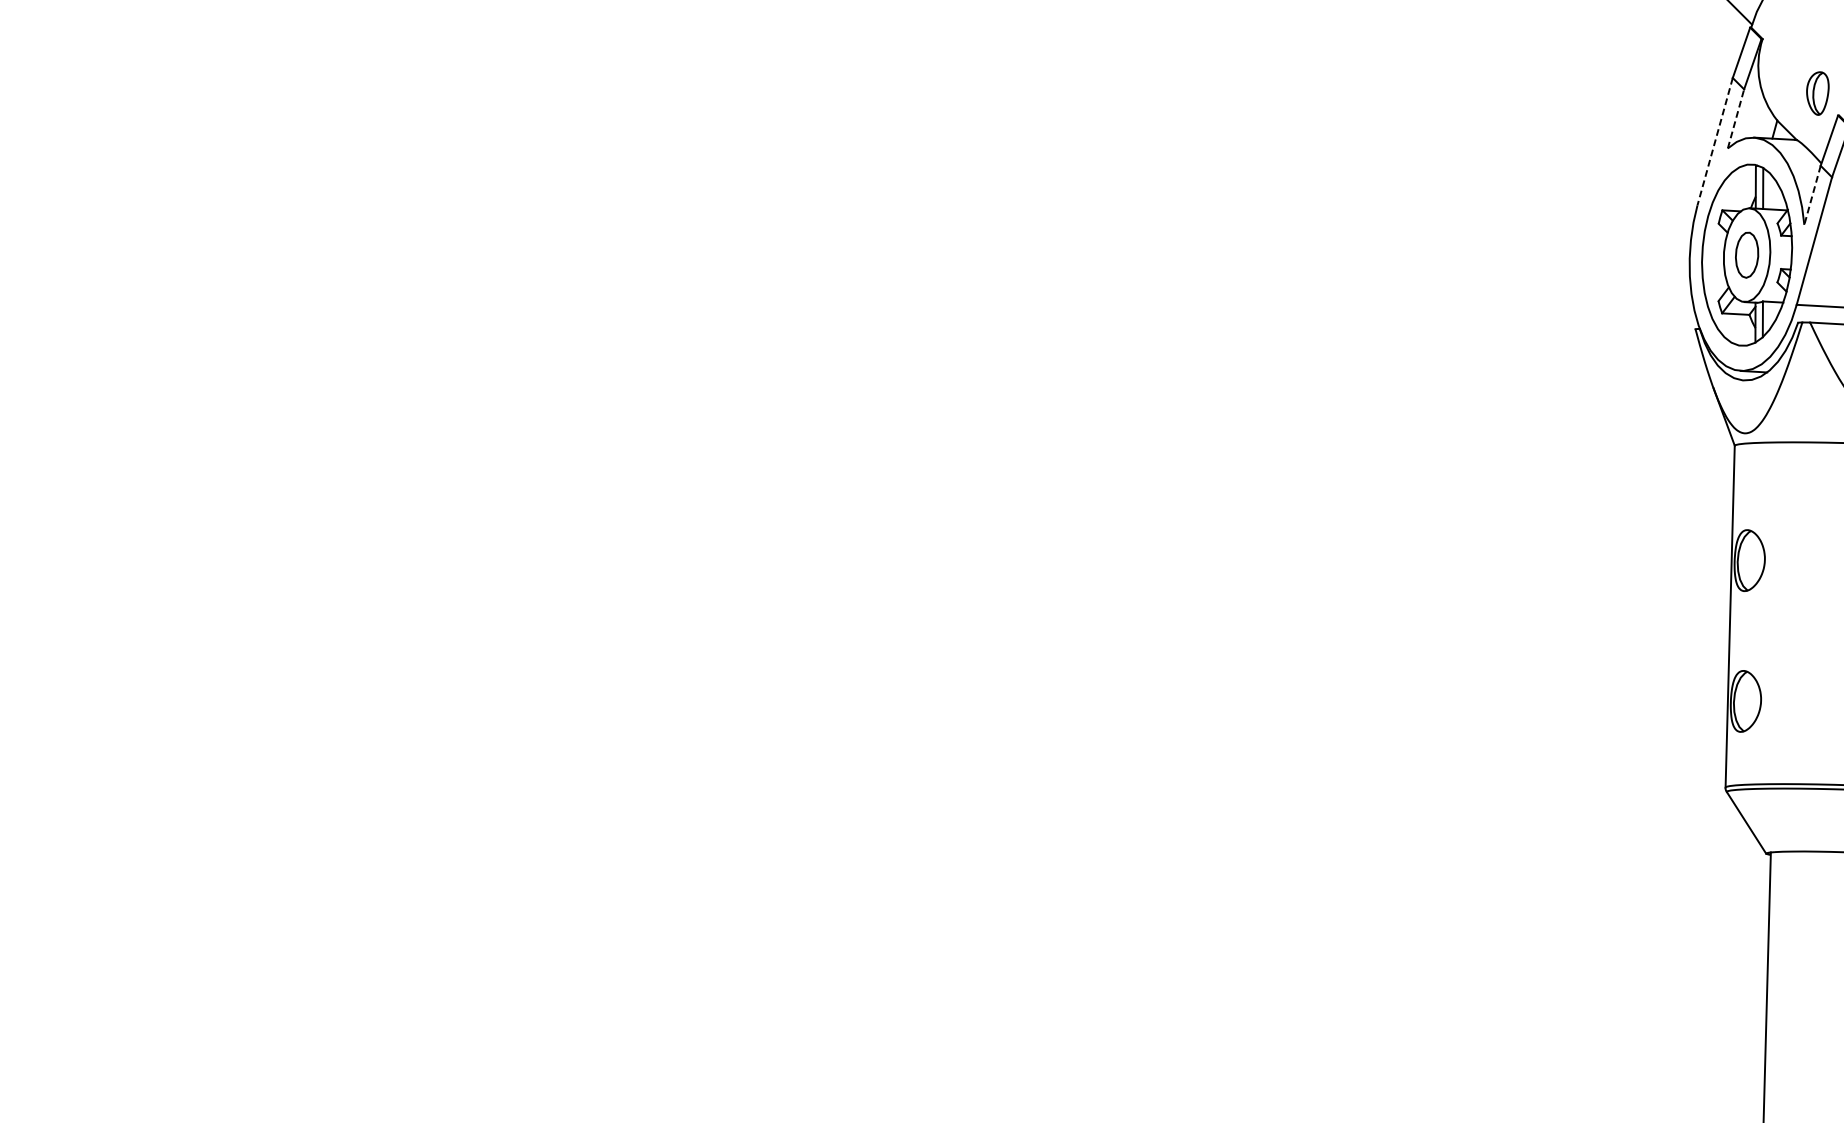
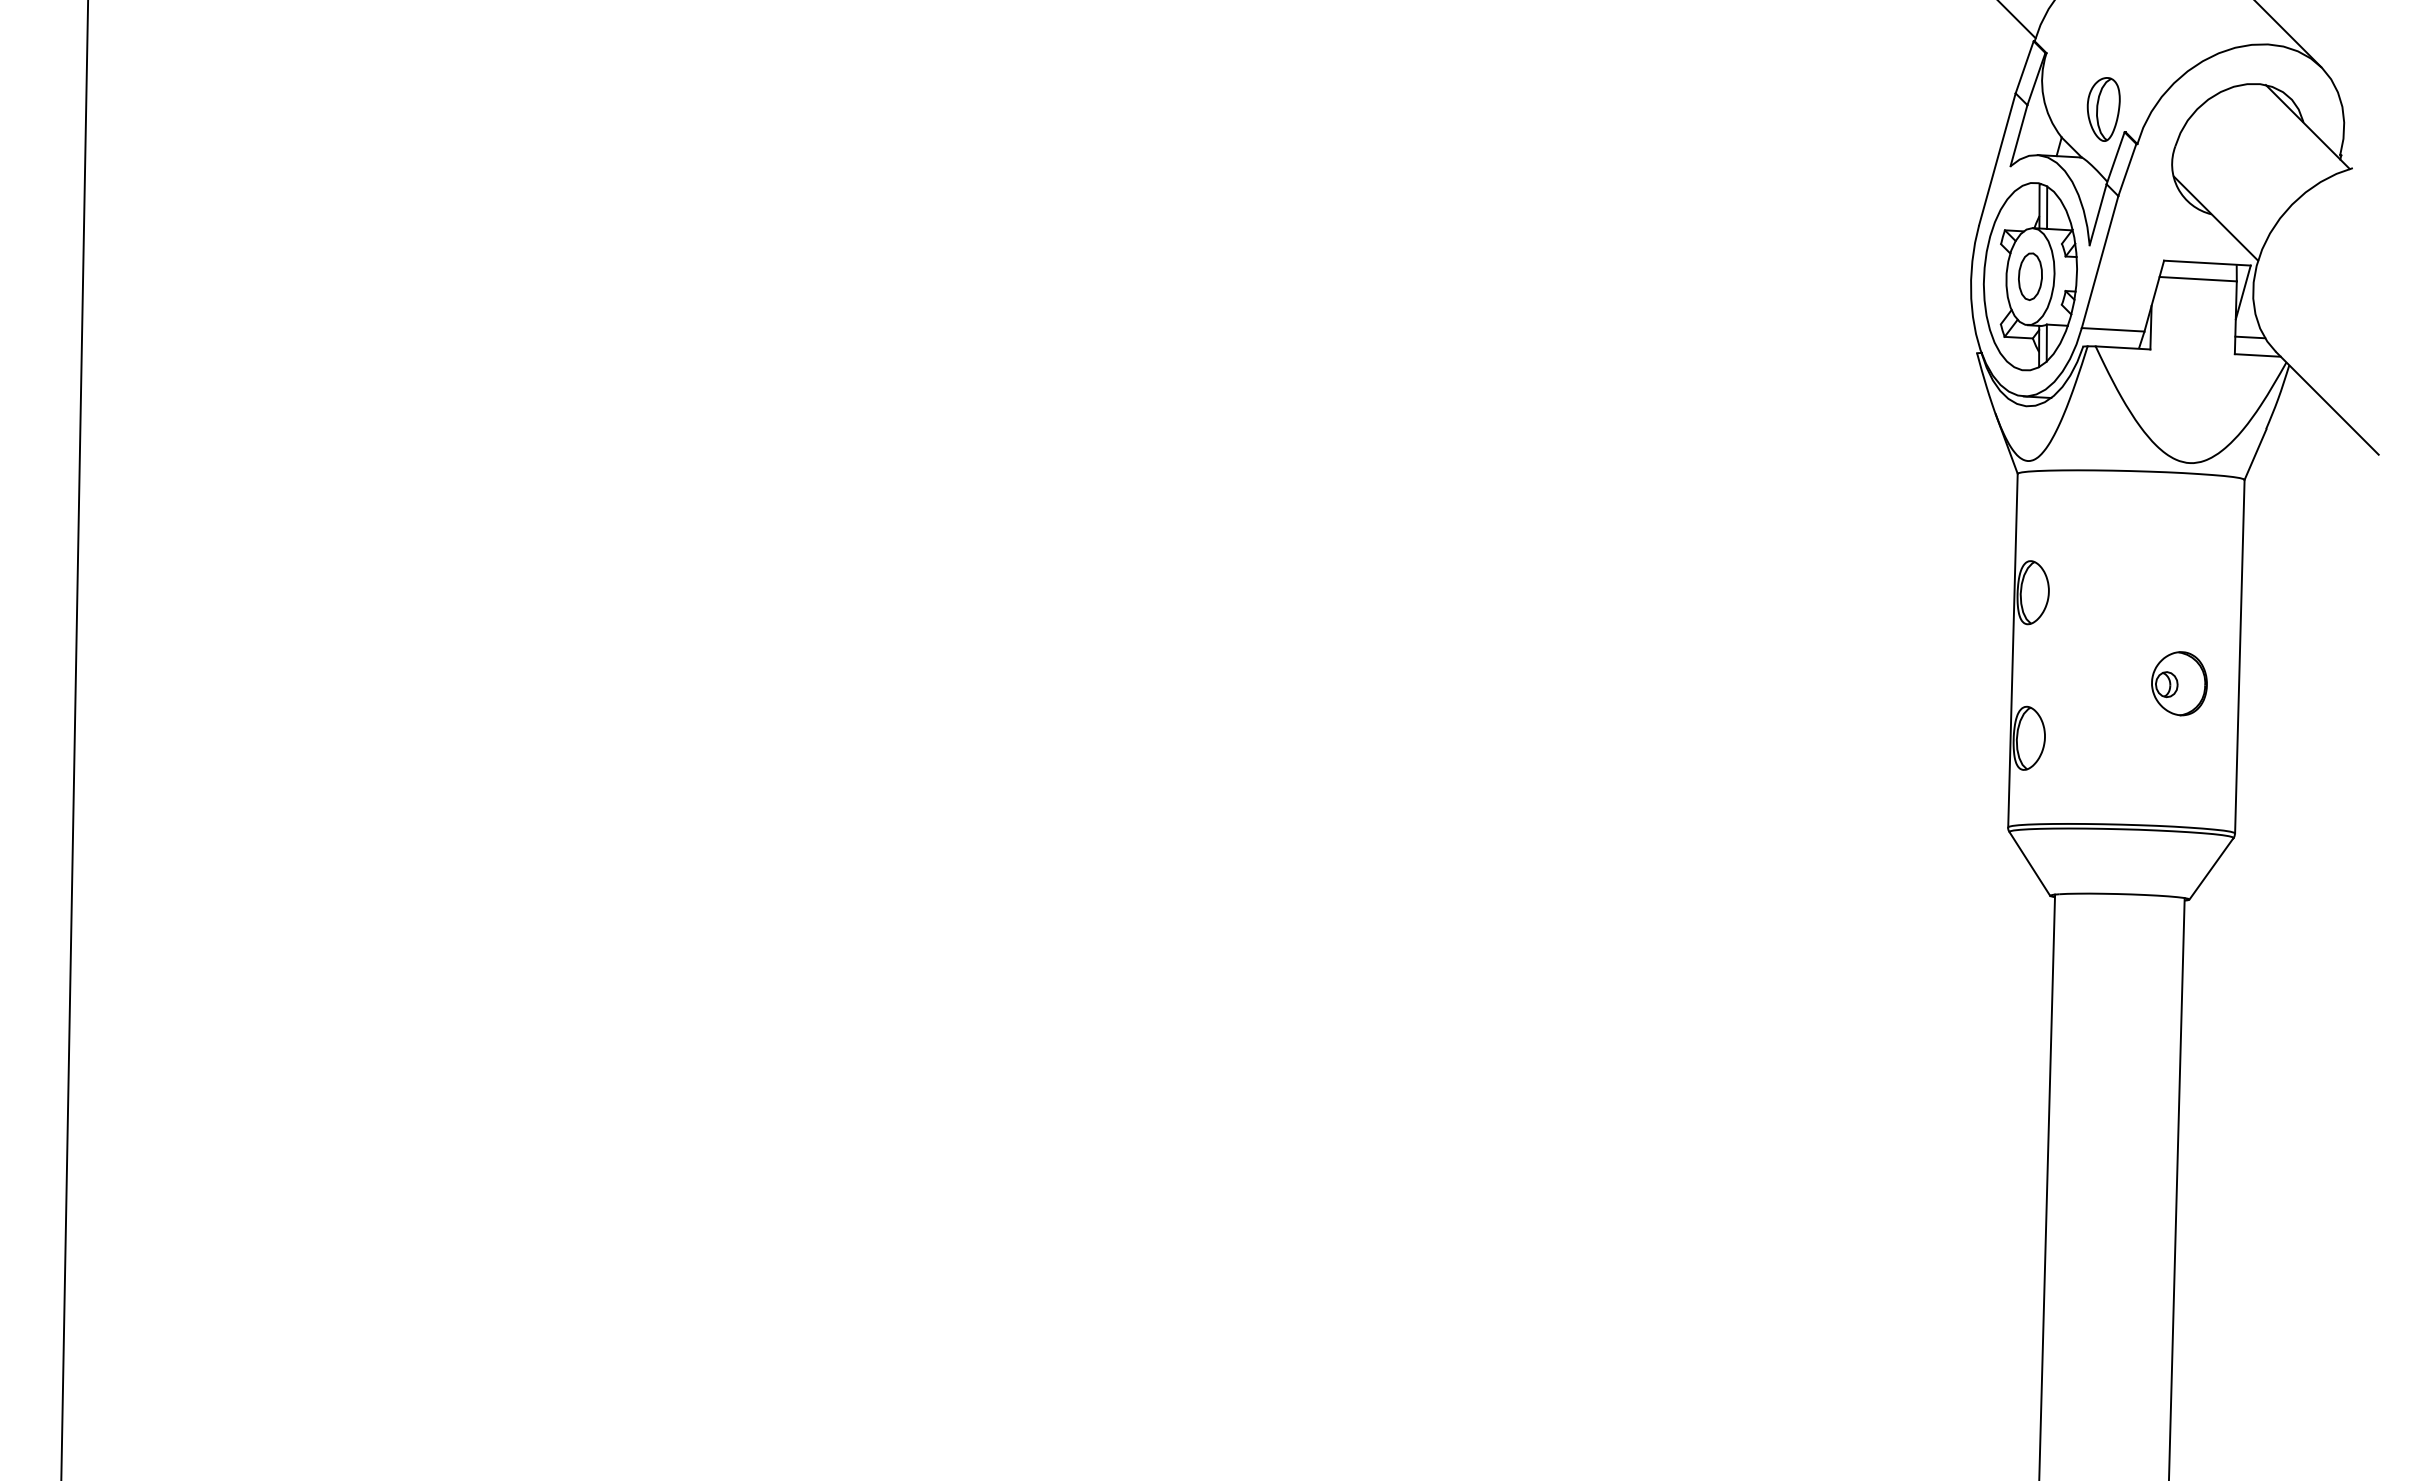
part: (1817, 93) -> (2103, 109), size x1.43
line: (1736, 118) -> (2019, 135), dashed -> solid
line: (1715, 141) -> (1997, 159), dashed -> solid
line: (1812, 195) -> (2098, 214), dashed -> solid

